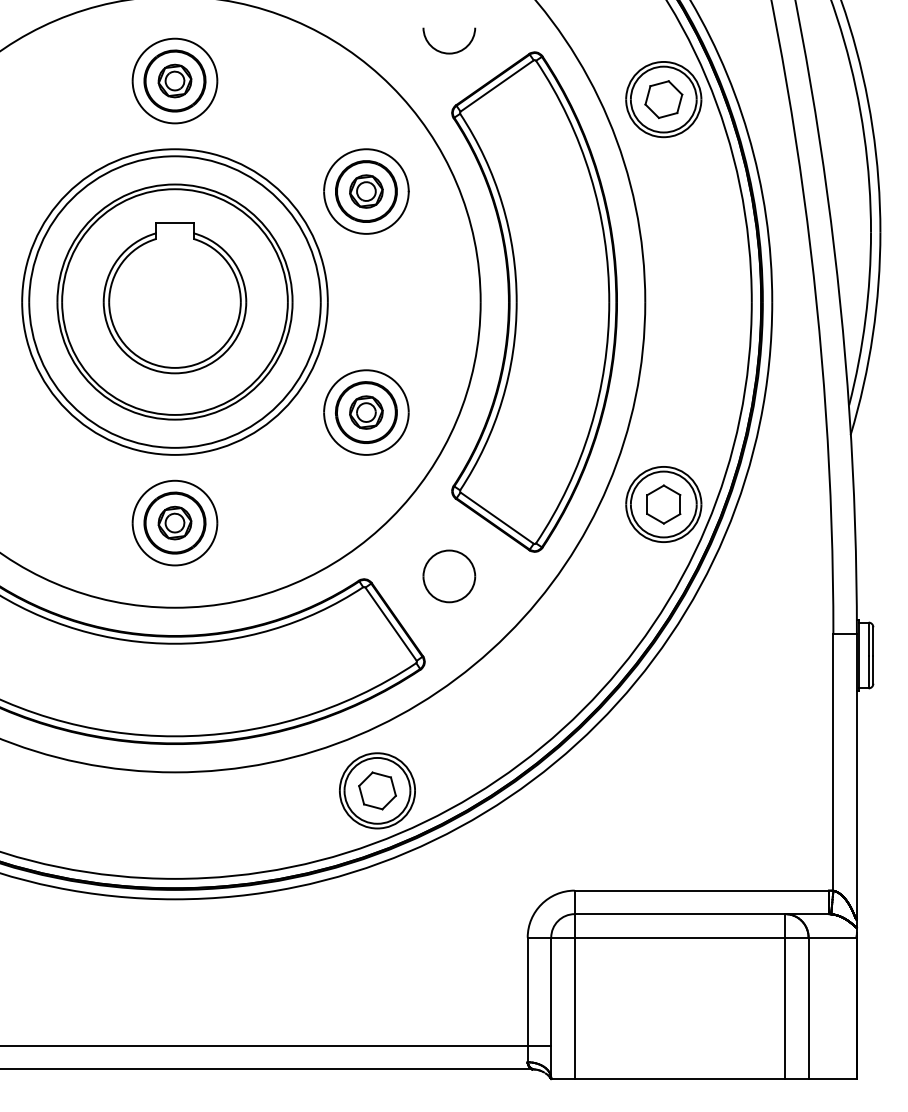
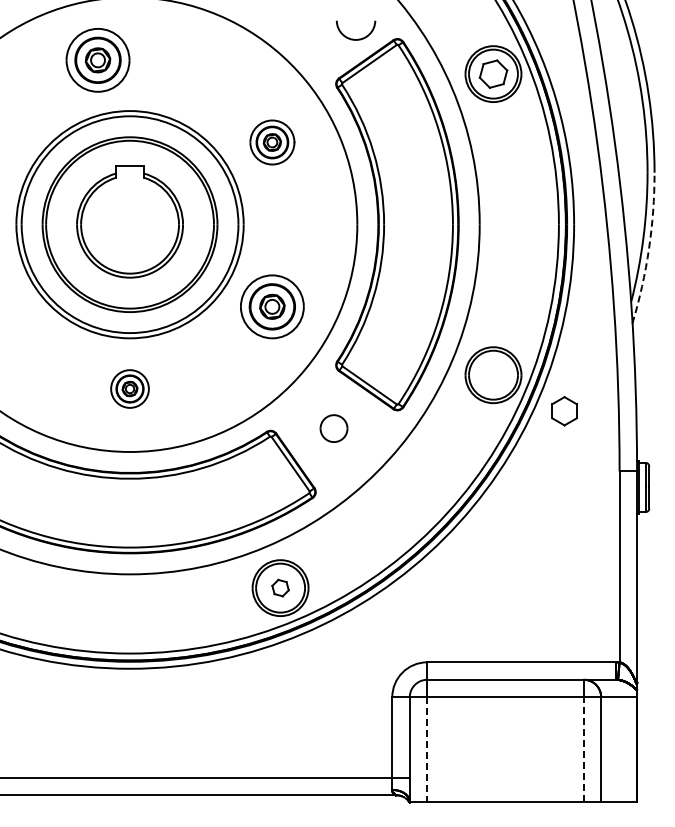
arc: (452, 51) -> (358, 38), moved
part: (174, 81) -> (97, 60), moved
part: (366, 191) -> (272, 142), size x0.7
arc: (872, 335) -> (648, 249), solid -> dashed
part: (663, 504) -> (564, 411), moved
part: (174, 522) -> (129, 388), size x0.6
part: (448, 576) -> (333, 428), size x0.7
part: (377, 790) -> (280, 587), size x0.6
line: (784, 1007) -> (583, 749), solid -> dashed
line: (575, 1009) -> (427, 750), solid -> dashed

